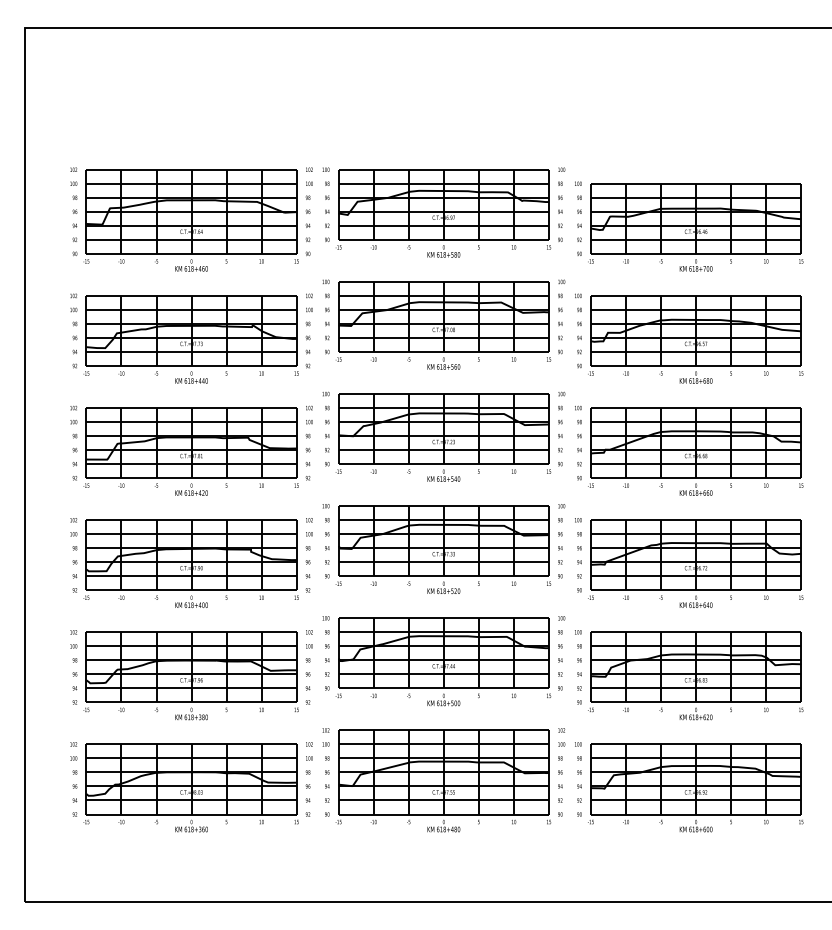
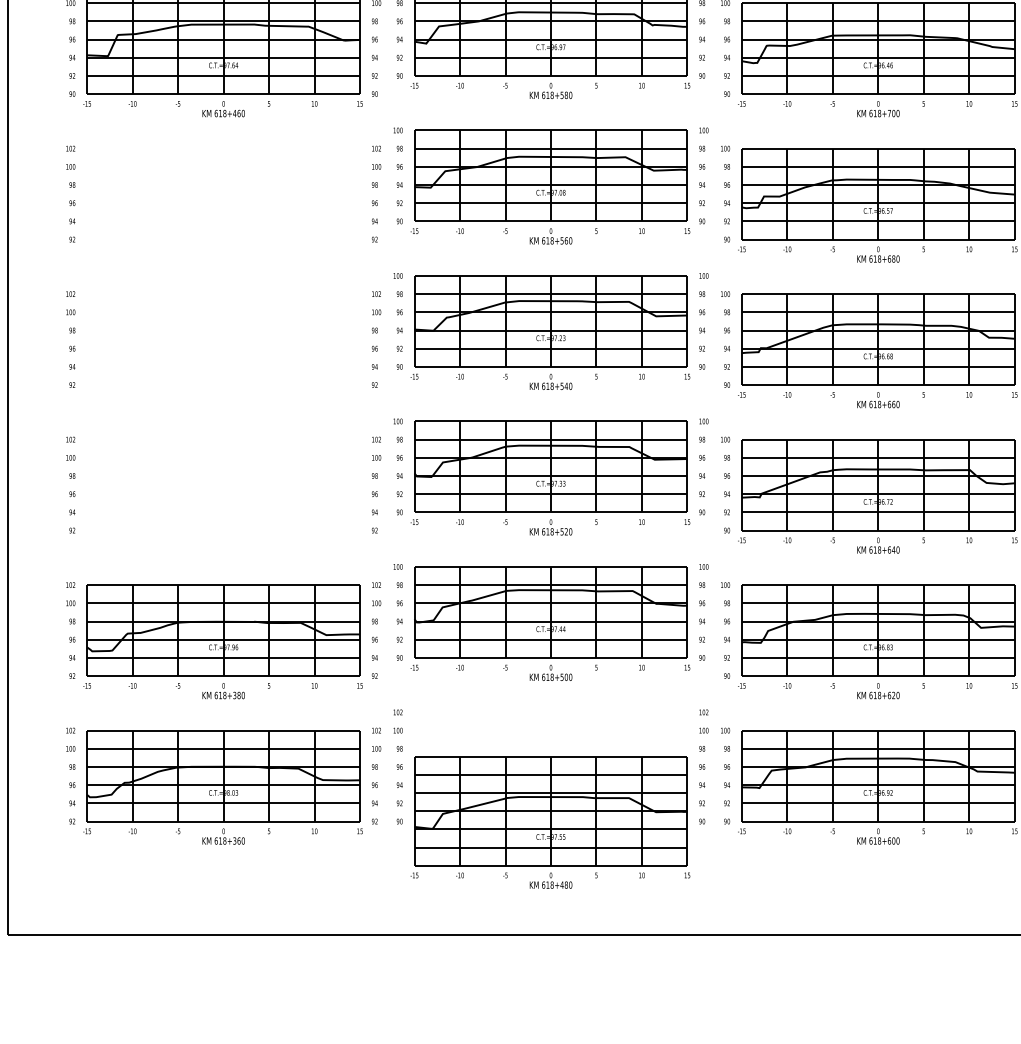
part: (190, 339) -> (222, 205), removed
part: (190, 451) -> (222, 350), removed
part: (190, 563) -> (222, 495), removed
part: (443, 780) -> (550, 821), moved

